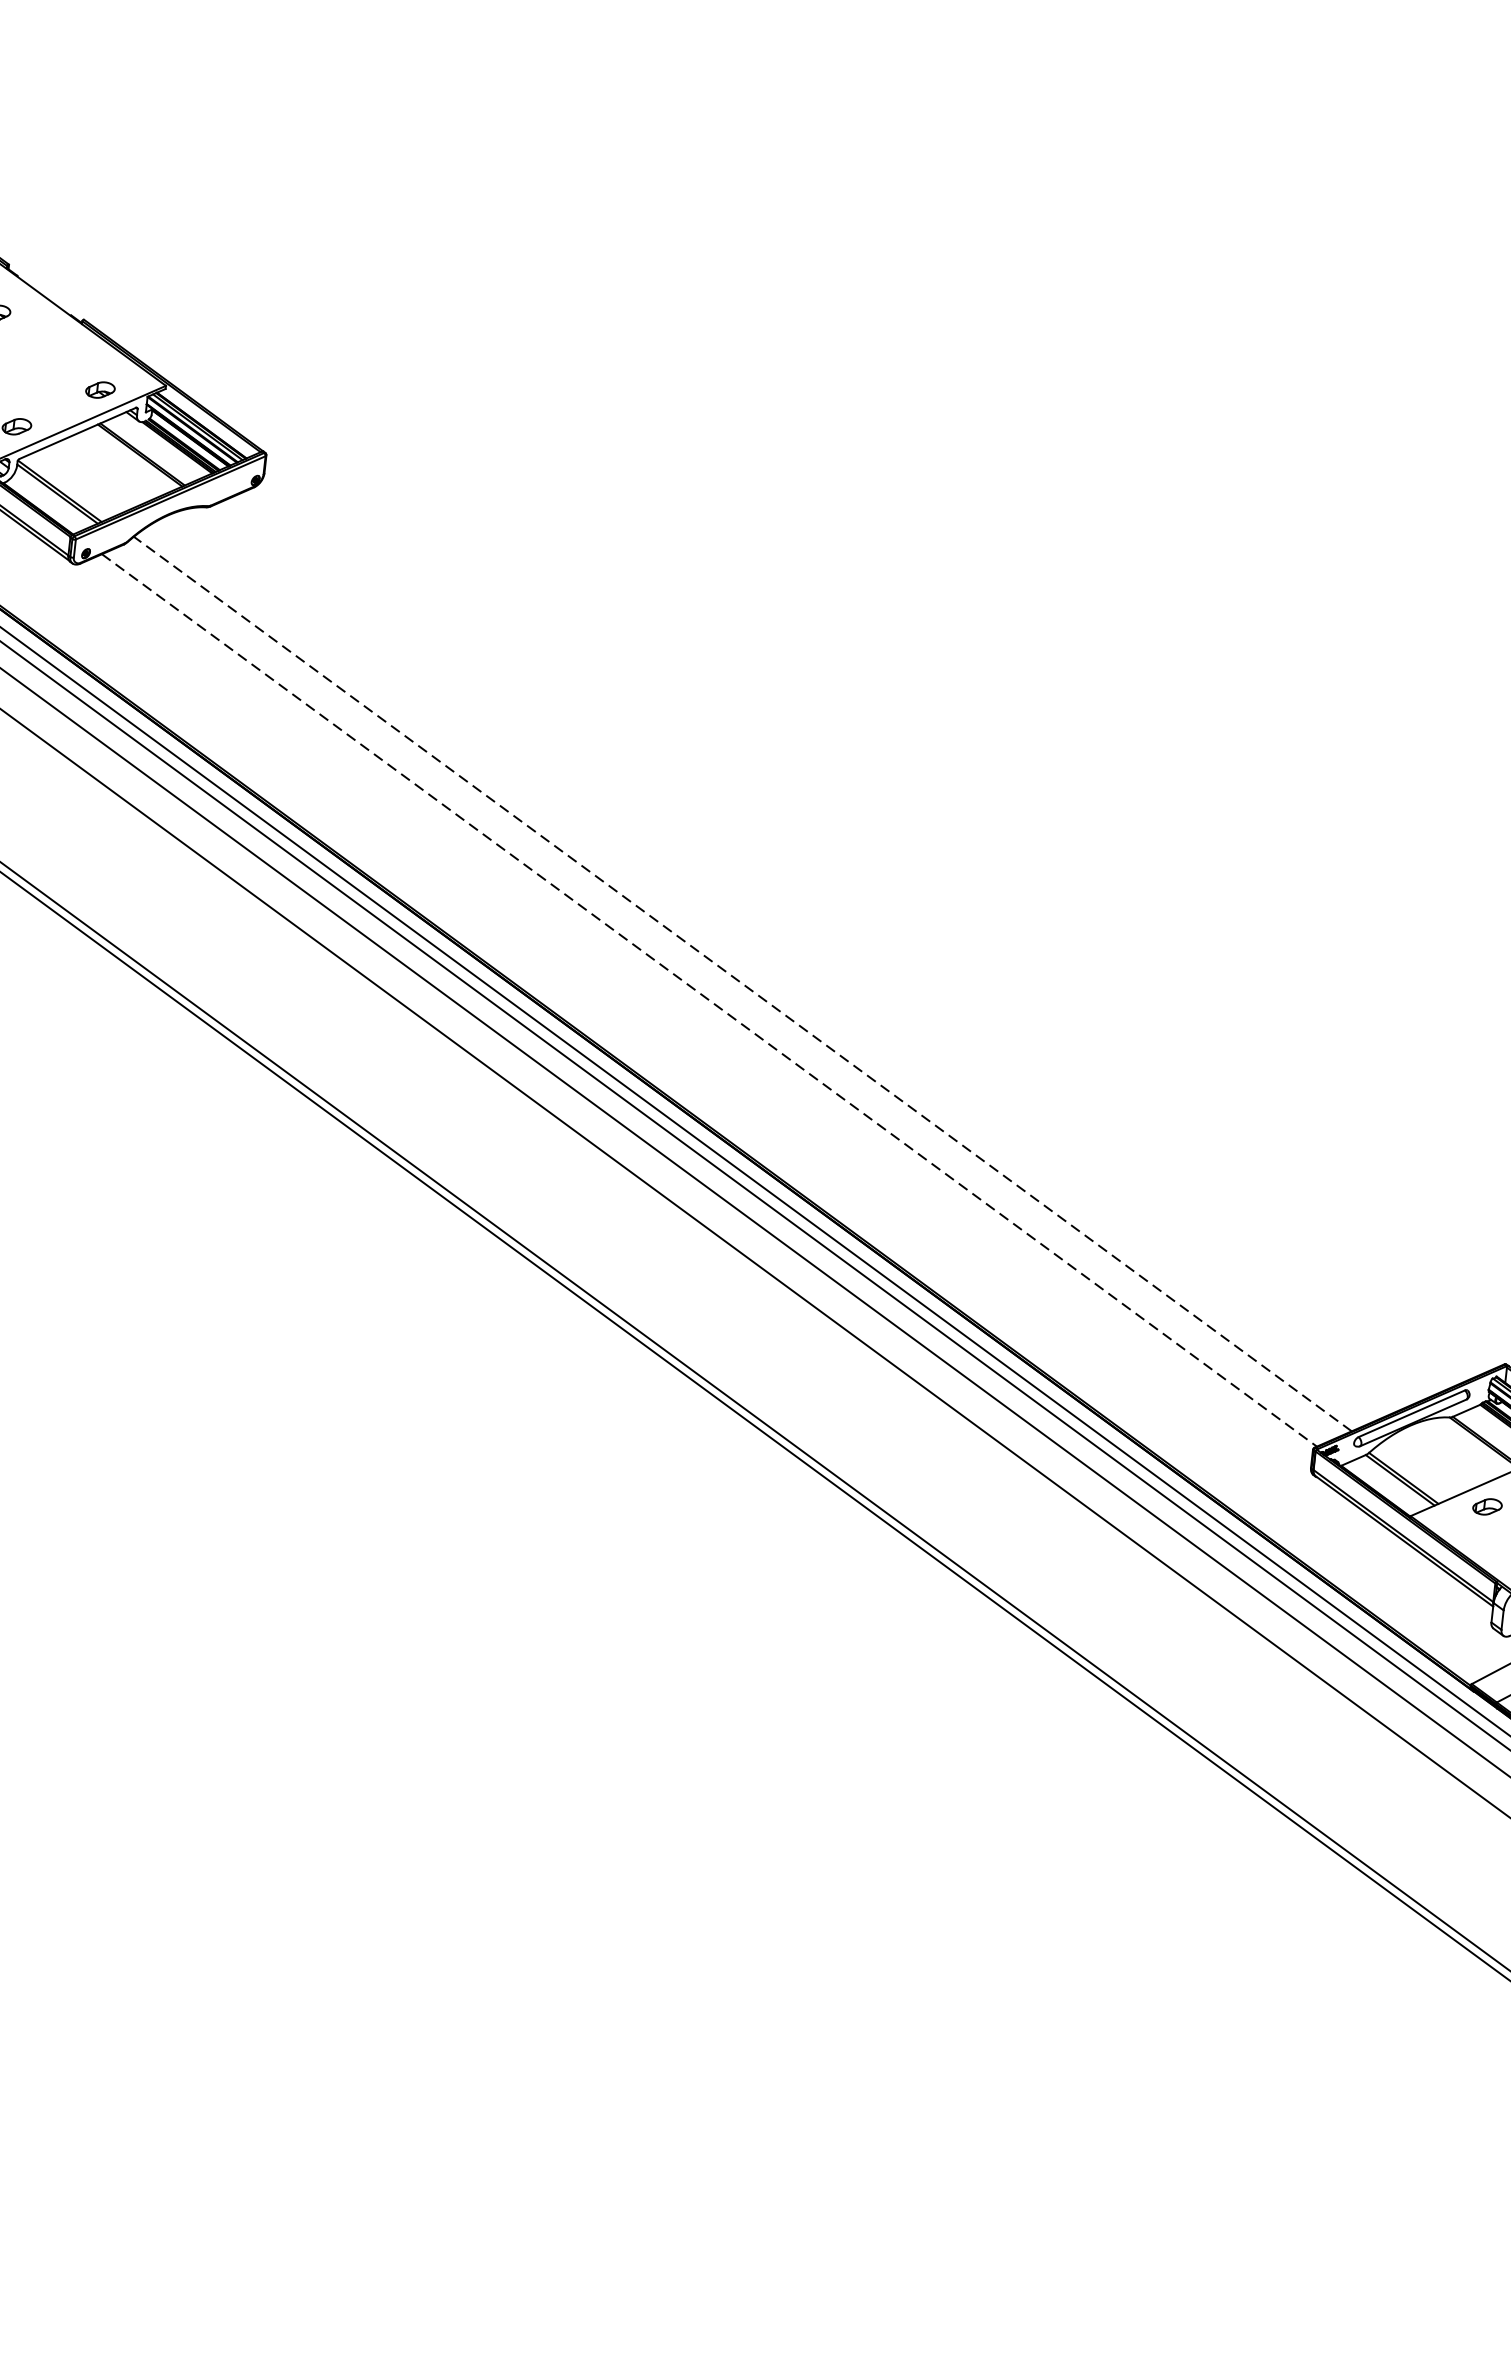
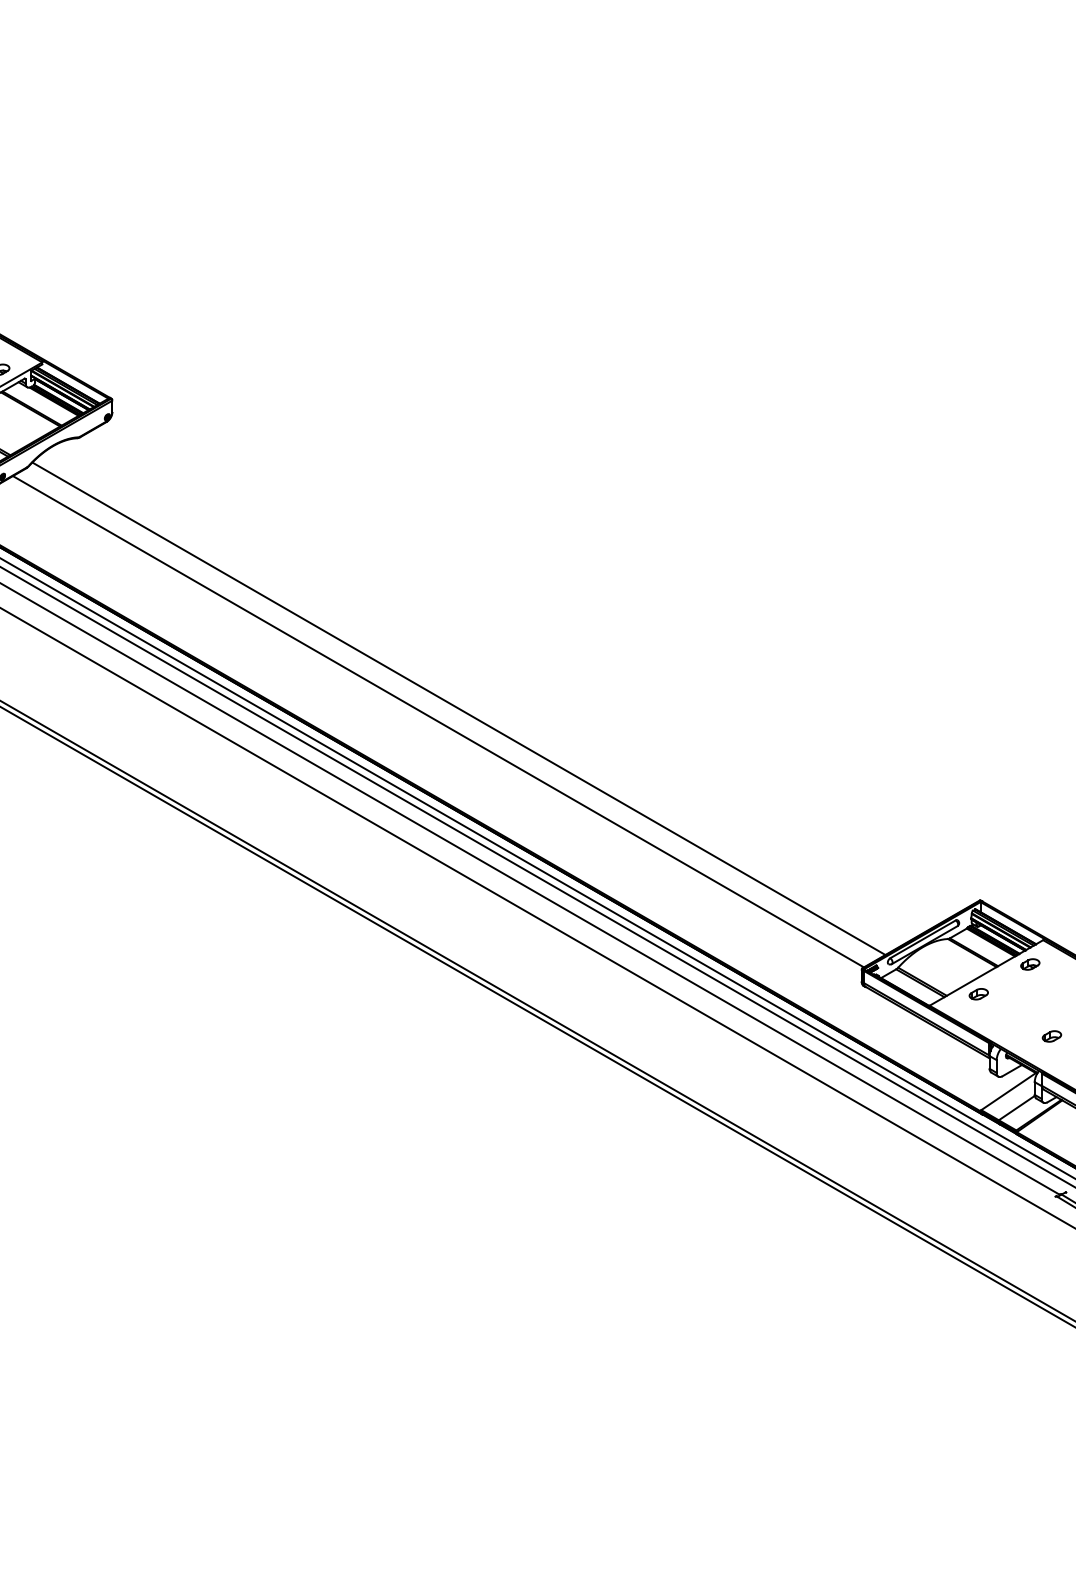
line: (742, 983) -> (458, 708), dashed -> solid
line: (709, 1000) -> (438, 721), dashed -> solid

